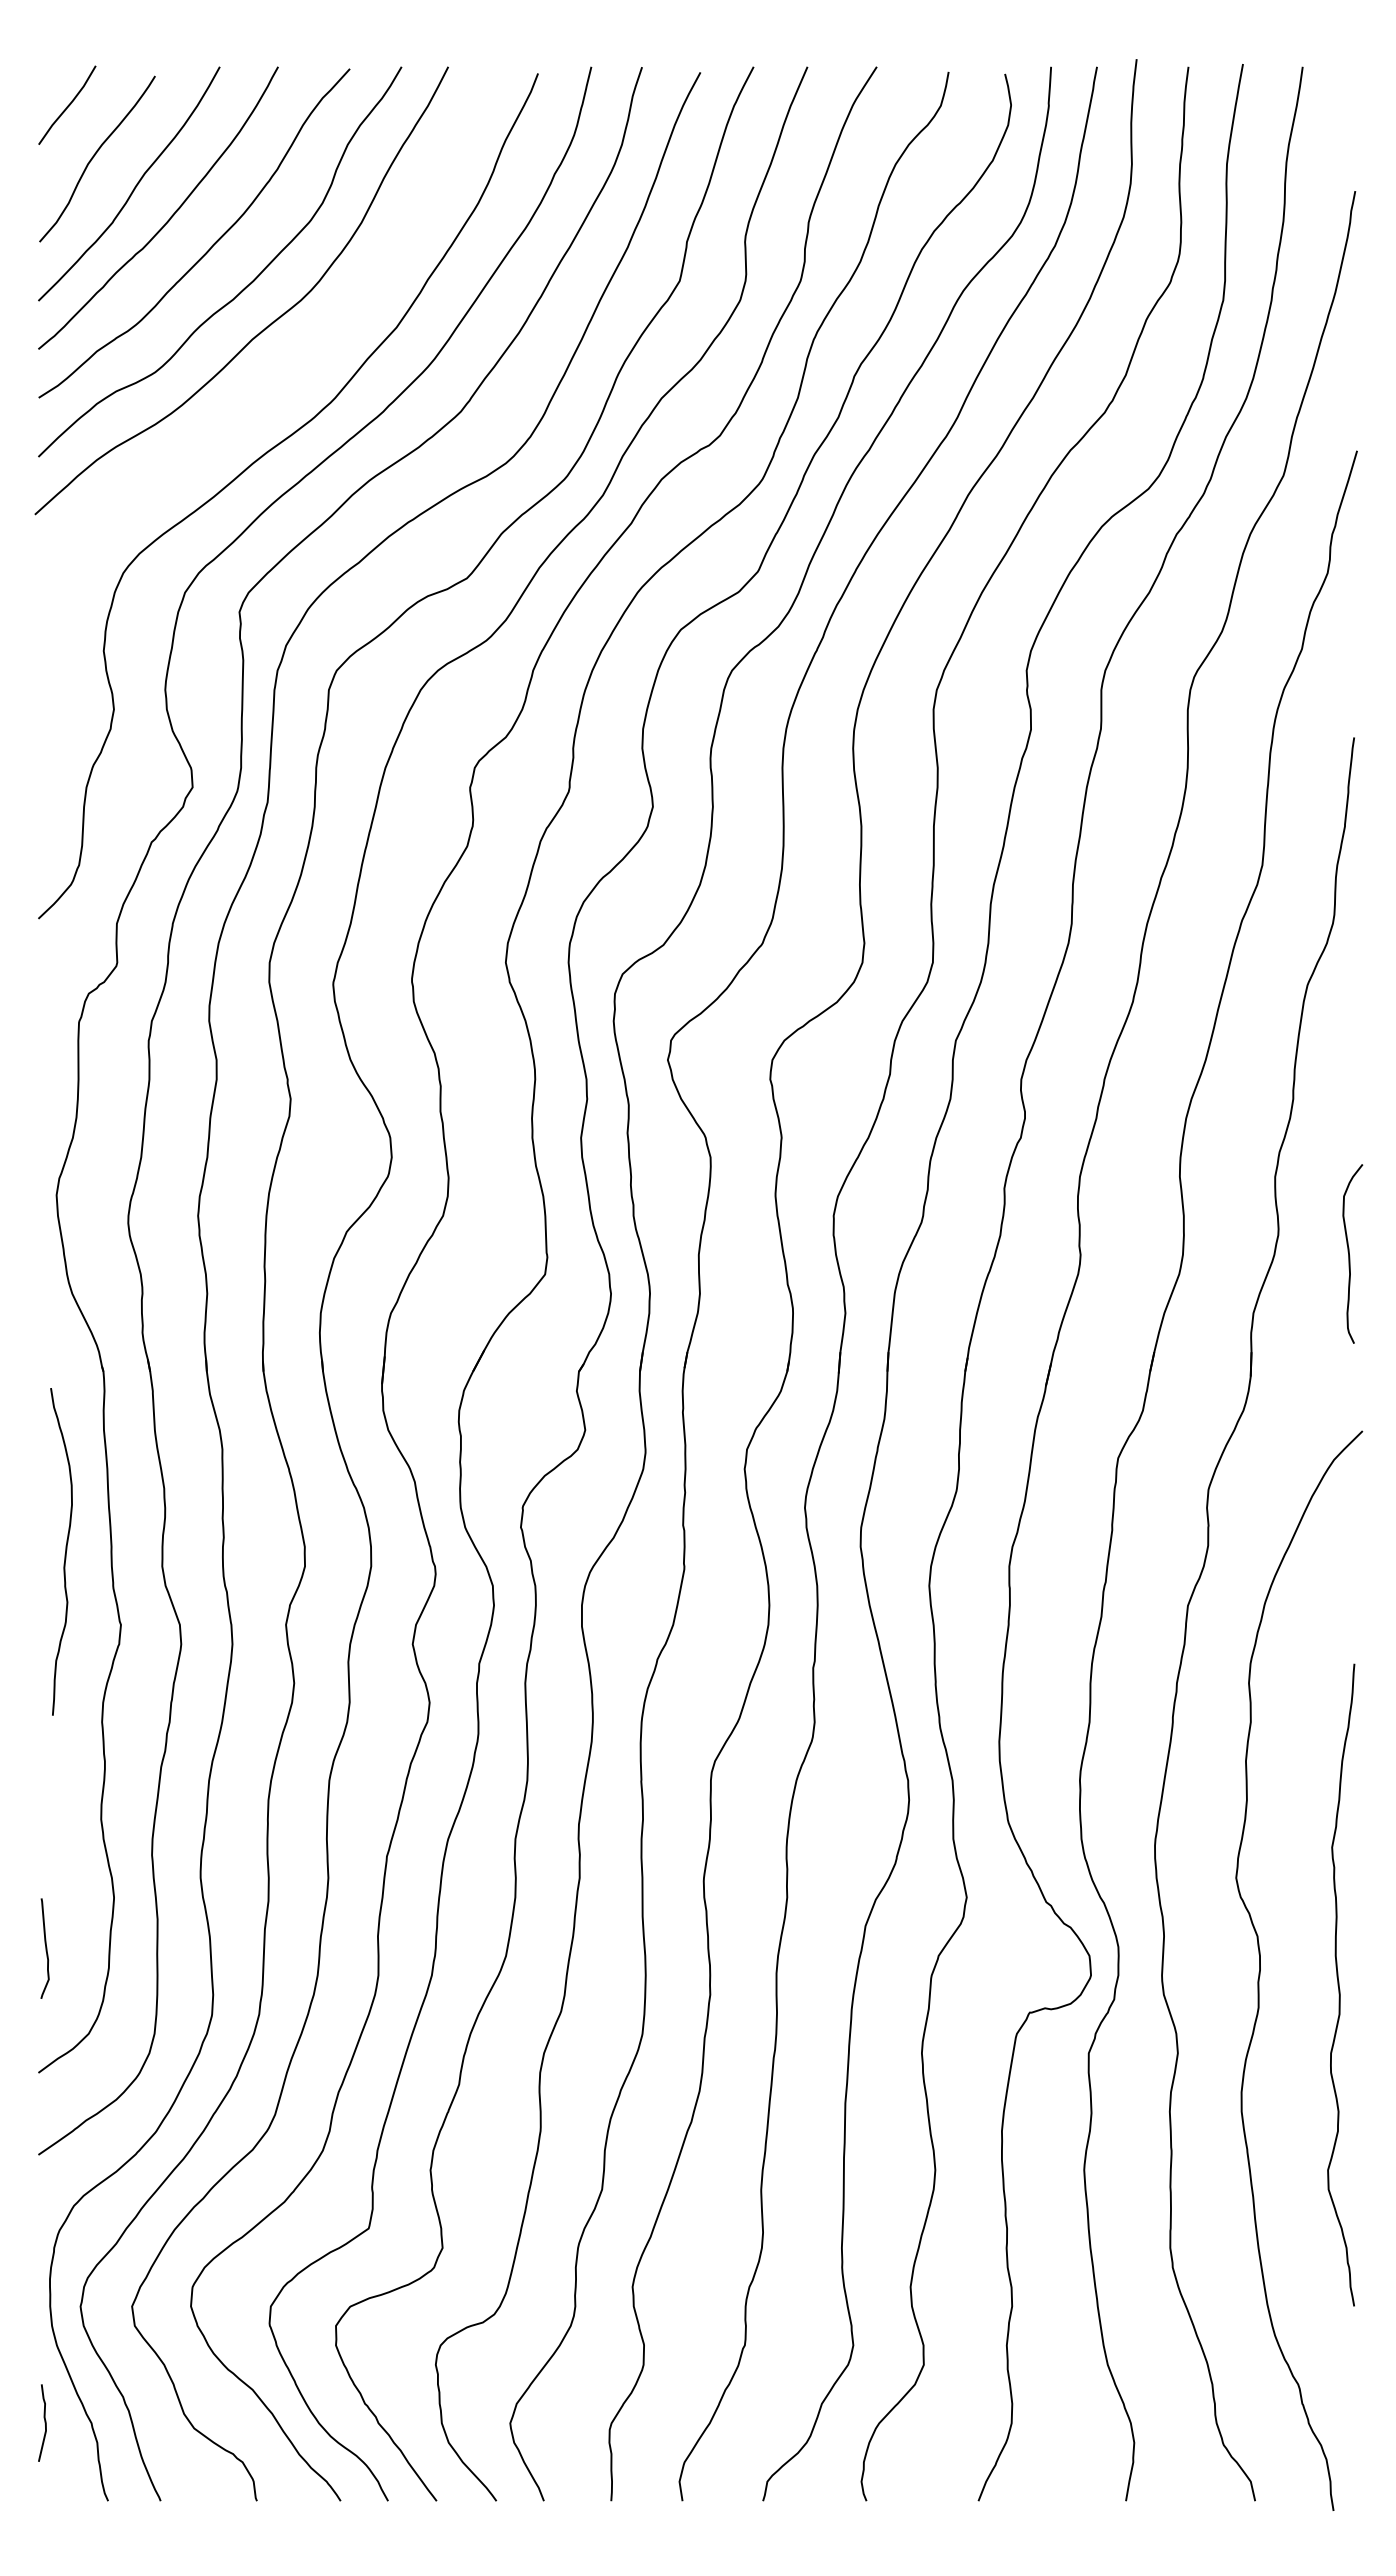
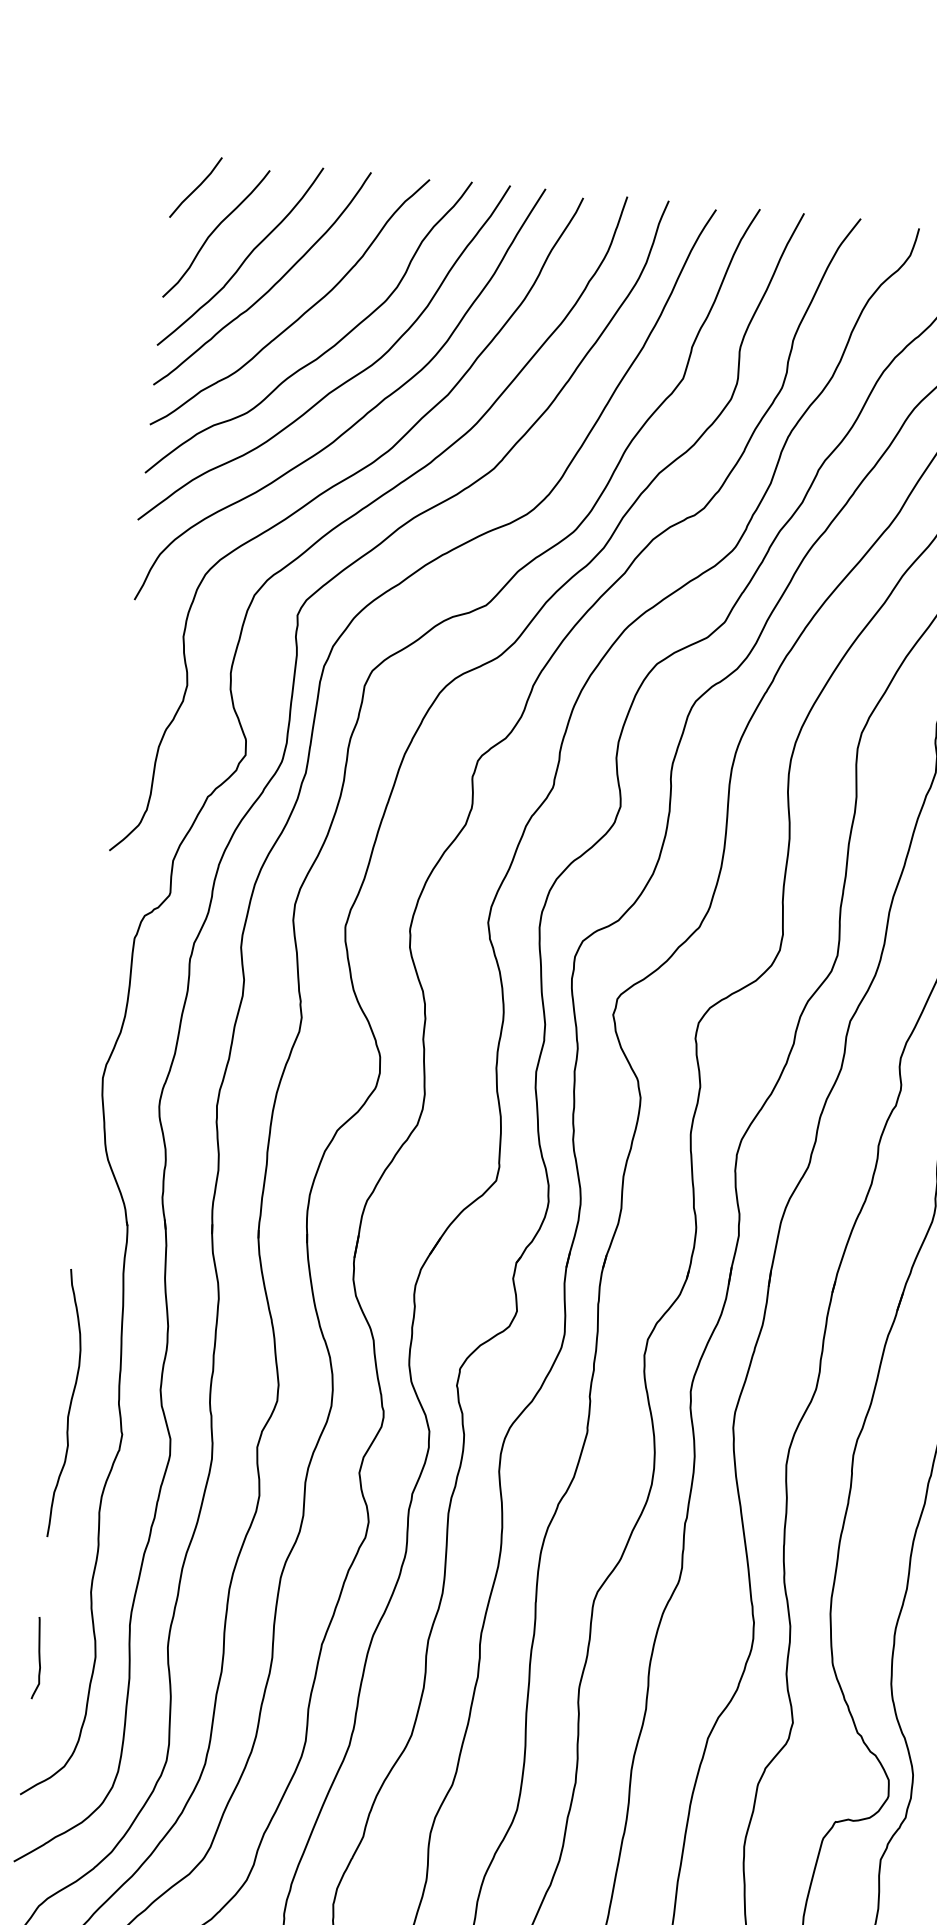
curve: (292, 366) -> (359, 418), added
curve: (65, 1551) -> (70, 1403), moved
curve: (45, 1948) -> (38, 1658), moved

